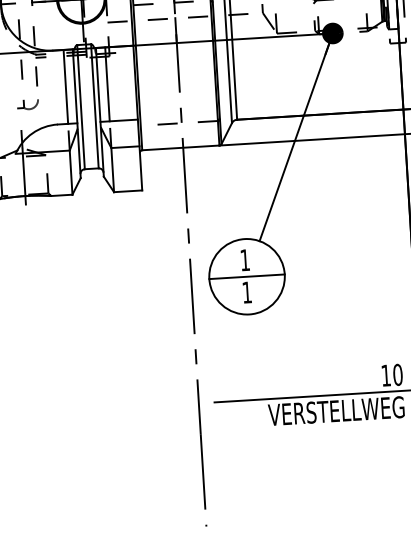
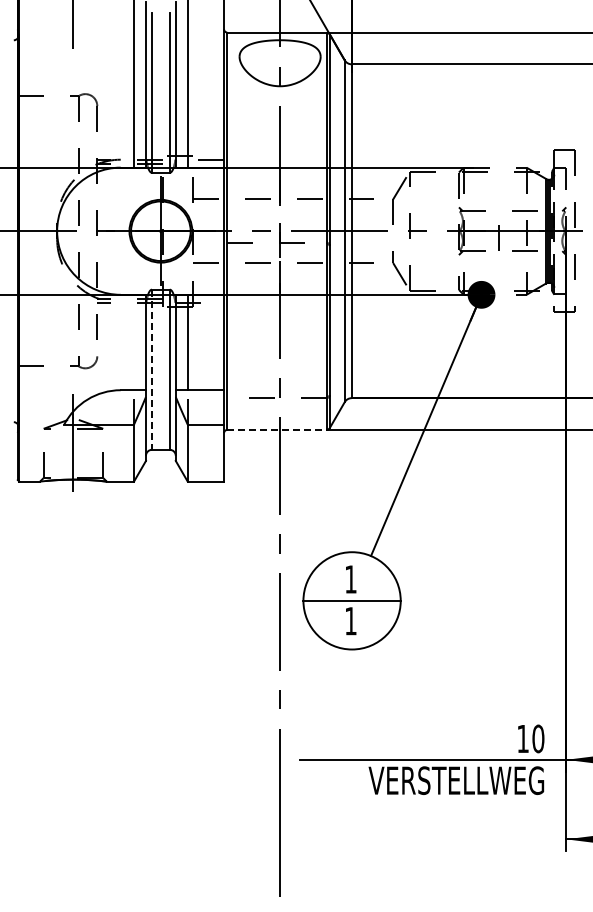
line: (66, 86) -> (134, 342), removed
line: (80, 107) -> (151, 370), solid -> dashed
line: (181, 147) -> (277, 429), solid -> dashed

